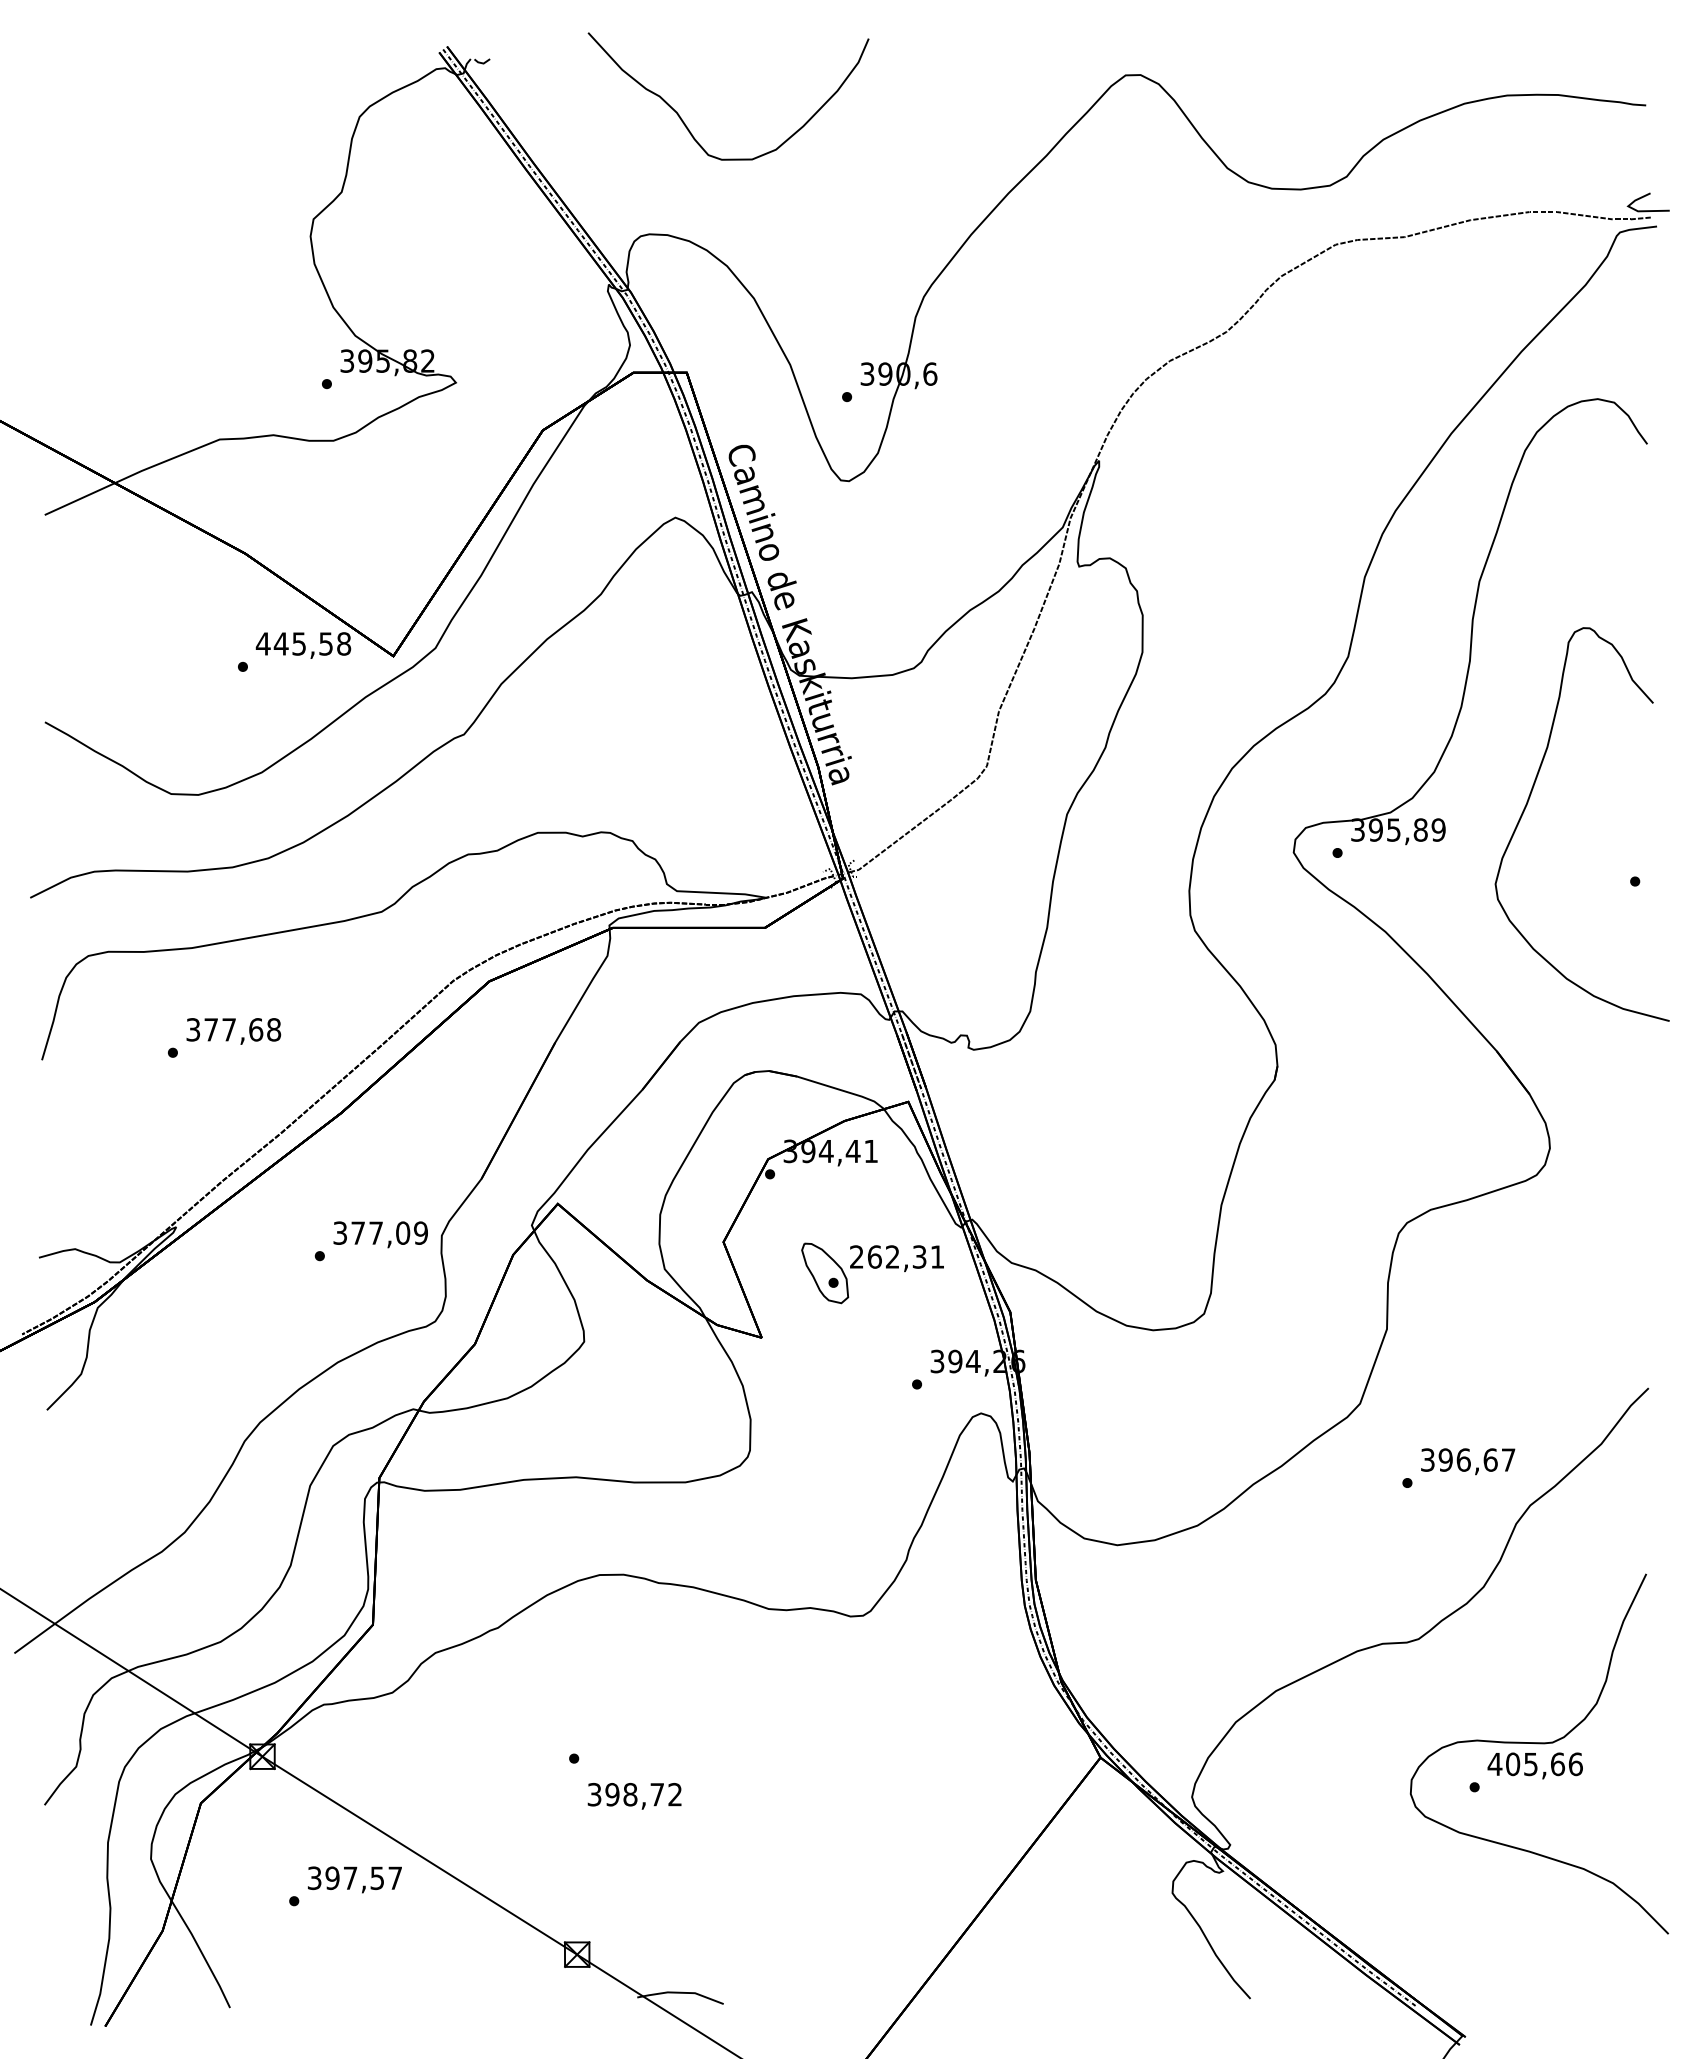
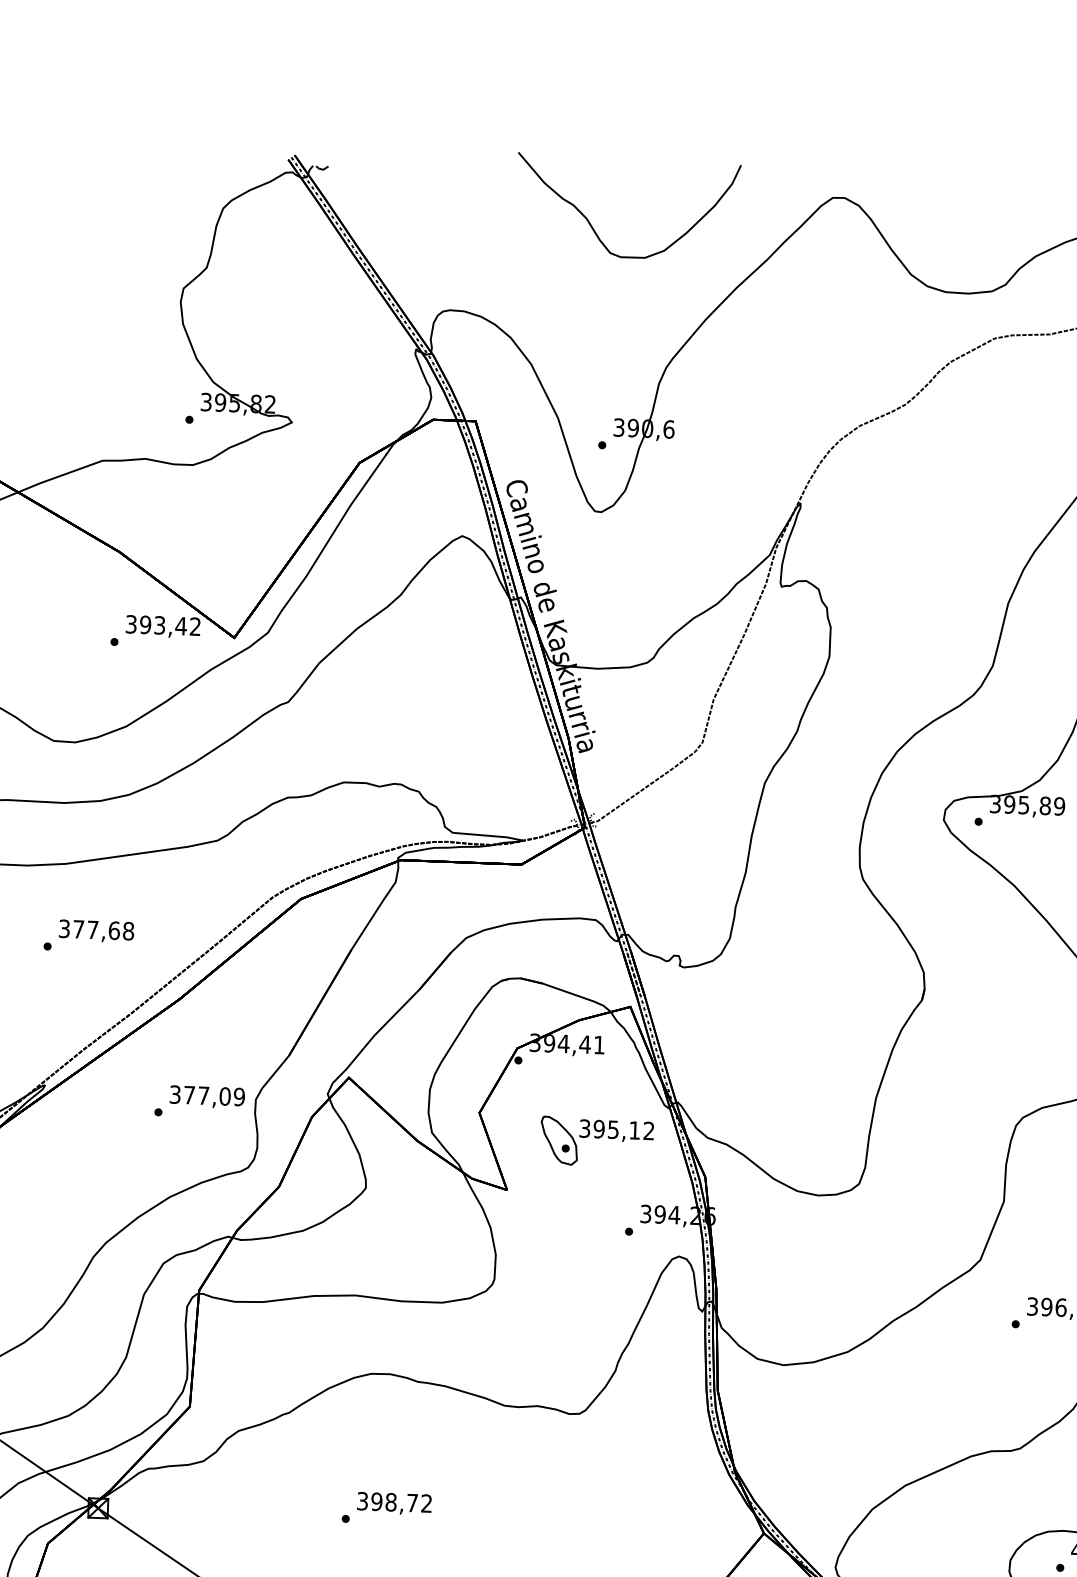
curve: (685, 123) -> (593, 227), moved
text: (303, 643) -> (163, 625), 445,58 -> 393,42
text: (896, 1256) -> (616, 1129), 262,31 -> 395,12
text: (634, 1796) -> (394, 1503), moved

